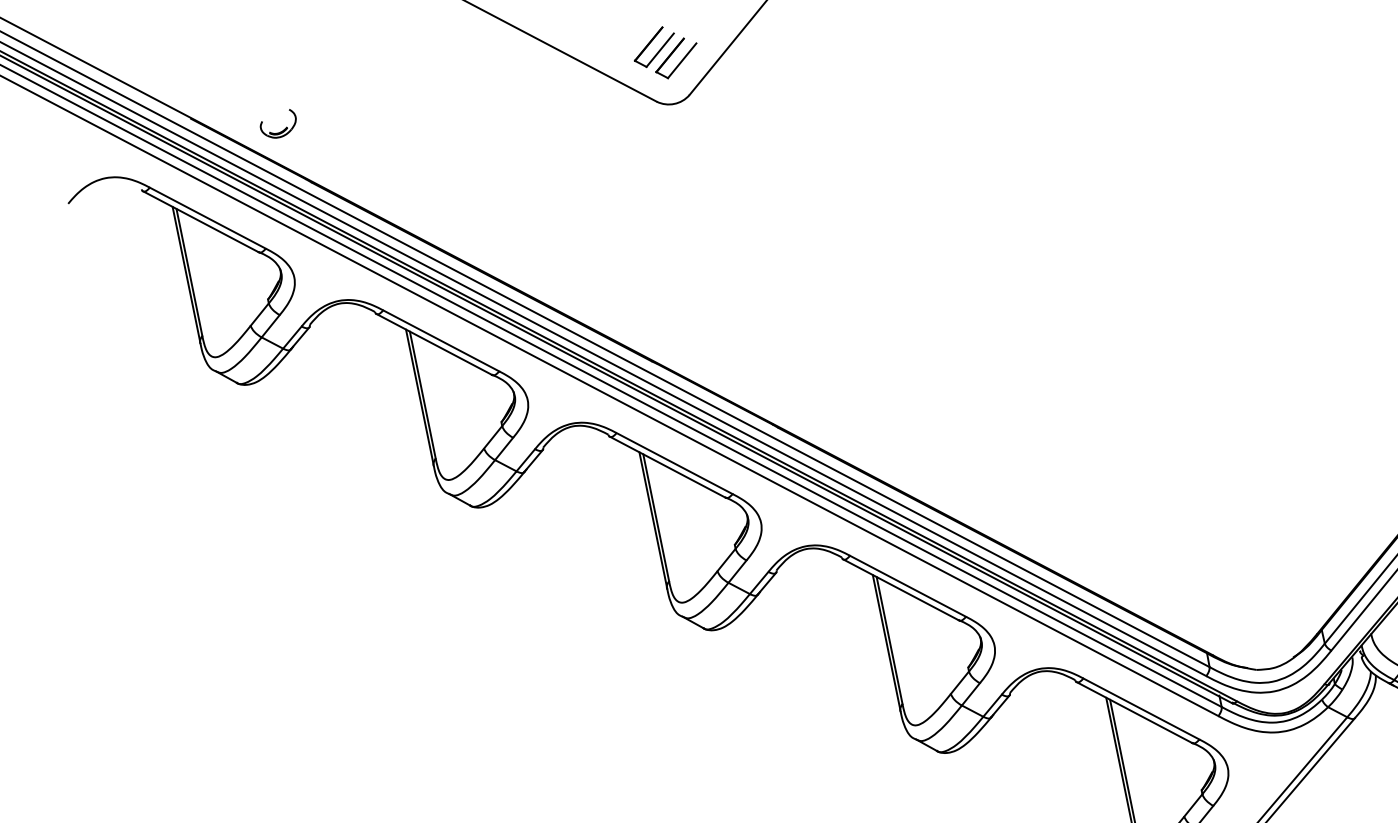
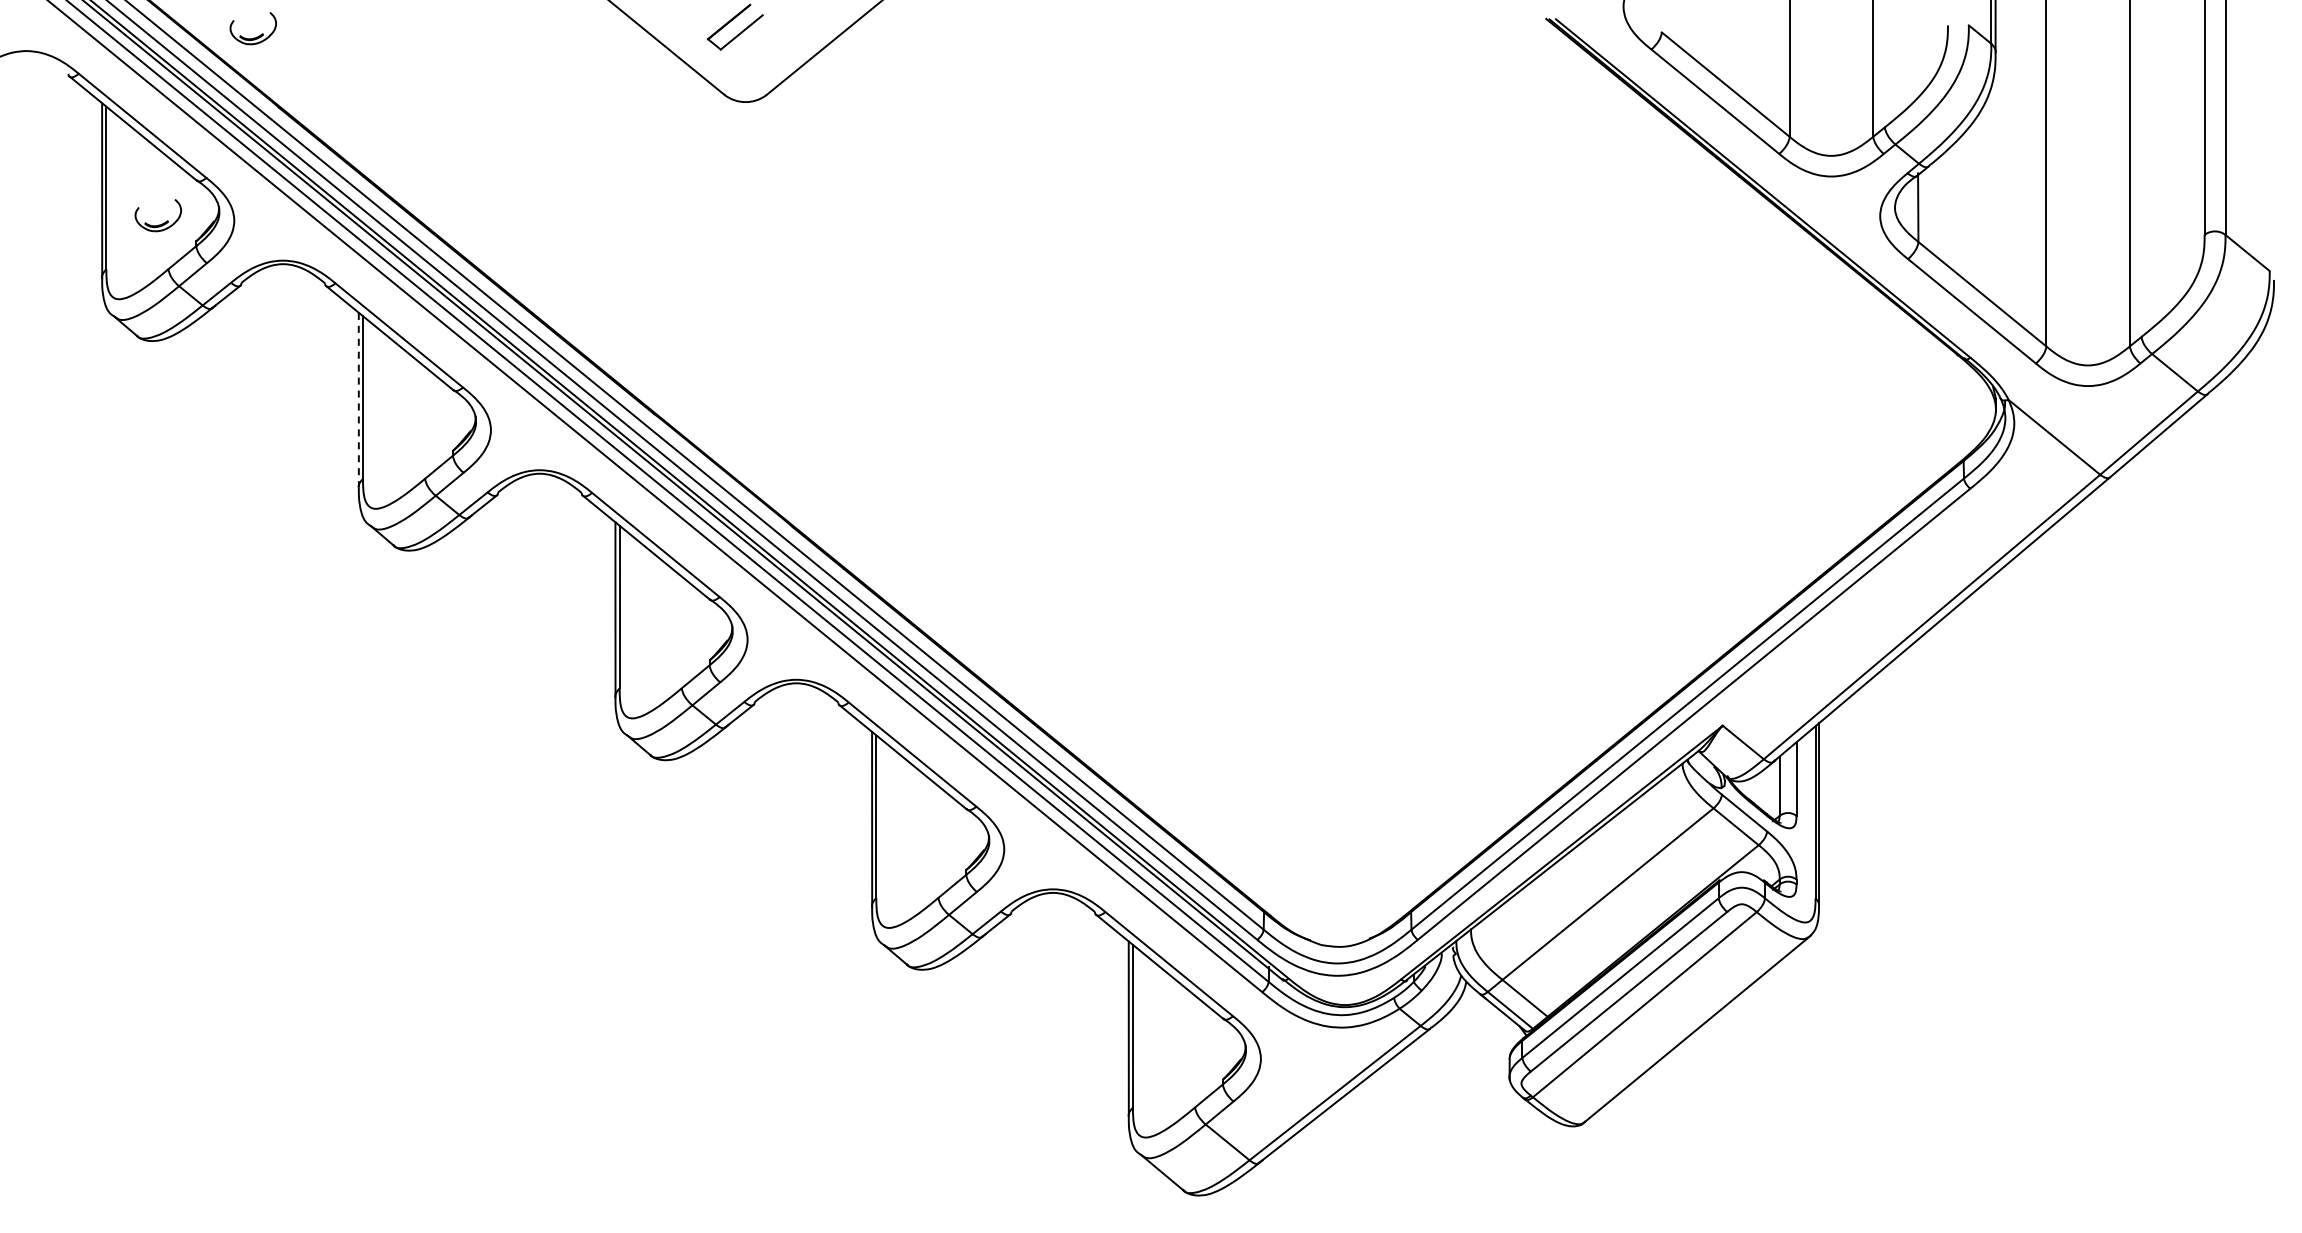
part: (680, 61) -> (763, 51), removed
part: (238, 291) -> (161, 223), added
line: (419, 398) -> (358, 400), solid -> dashed

